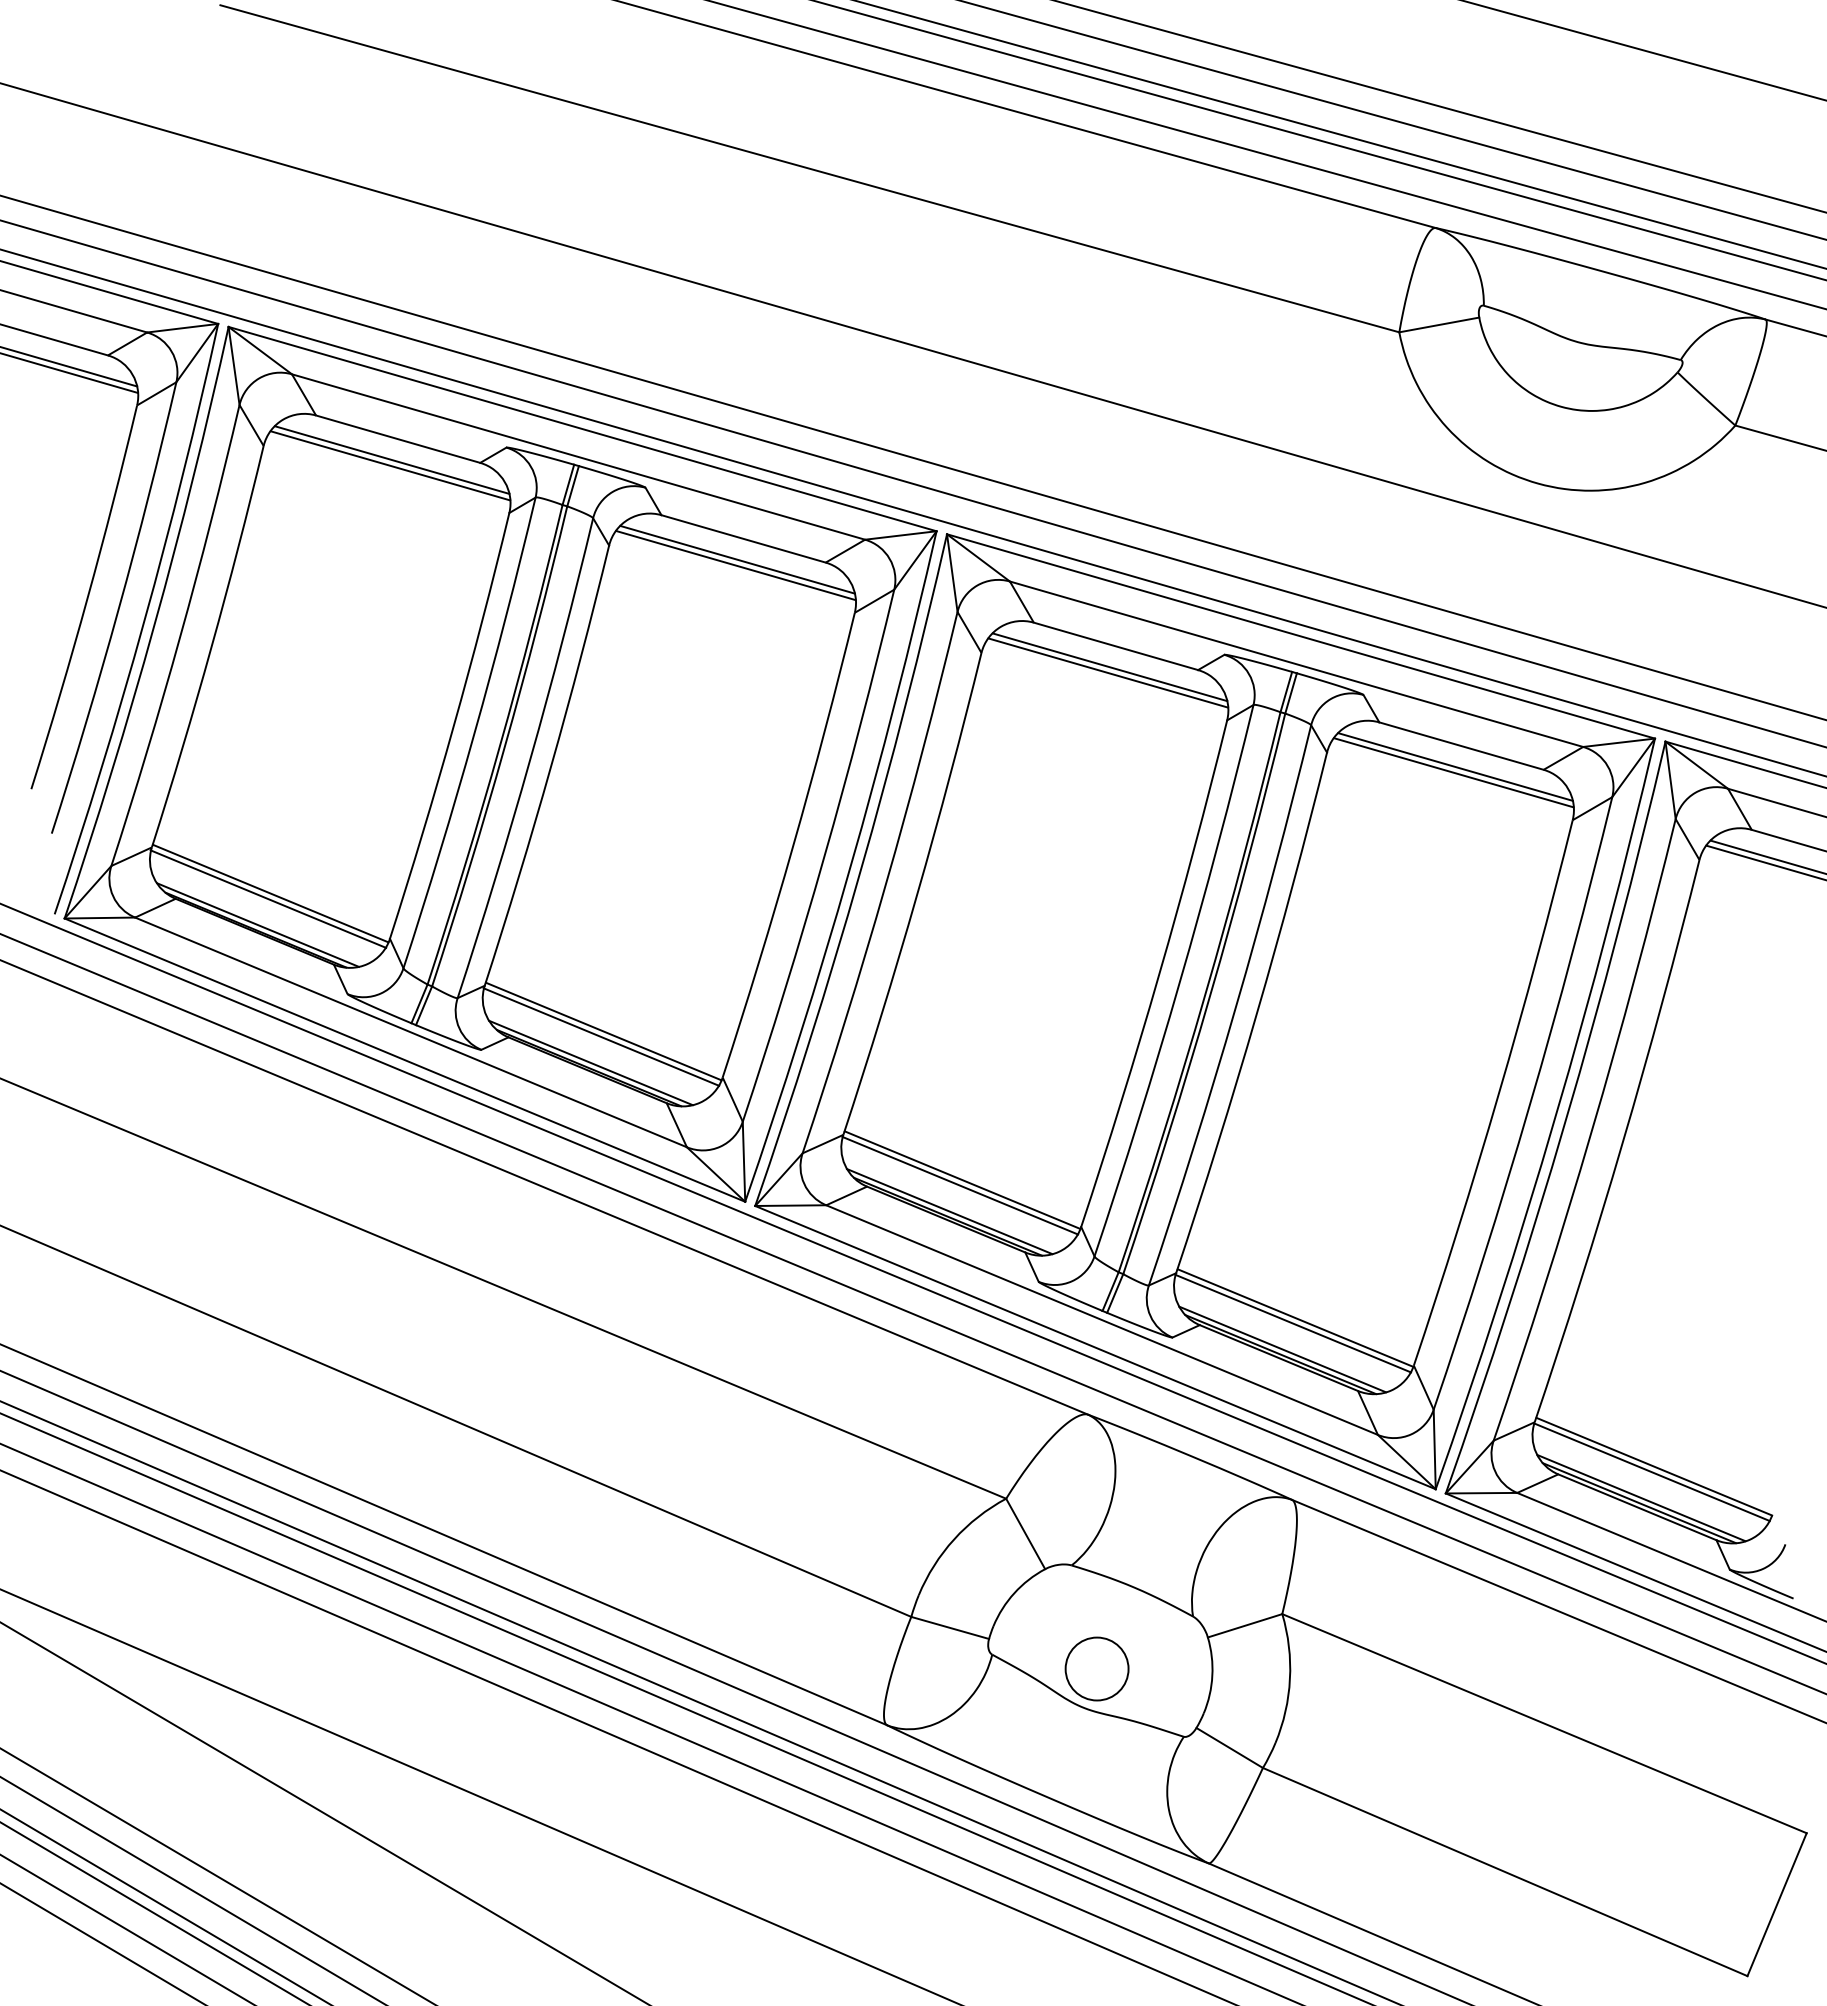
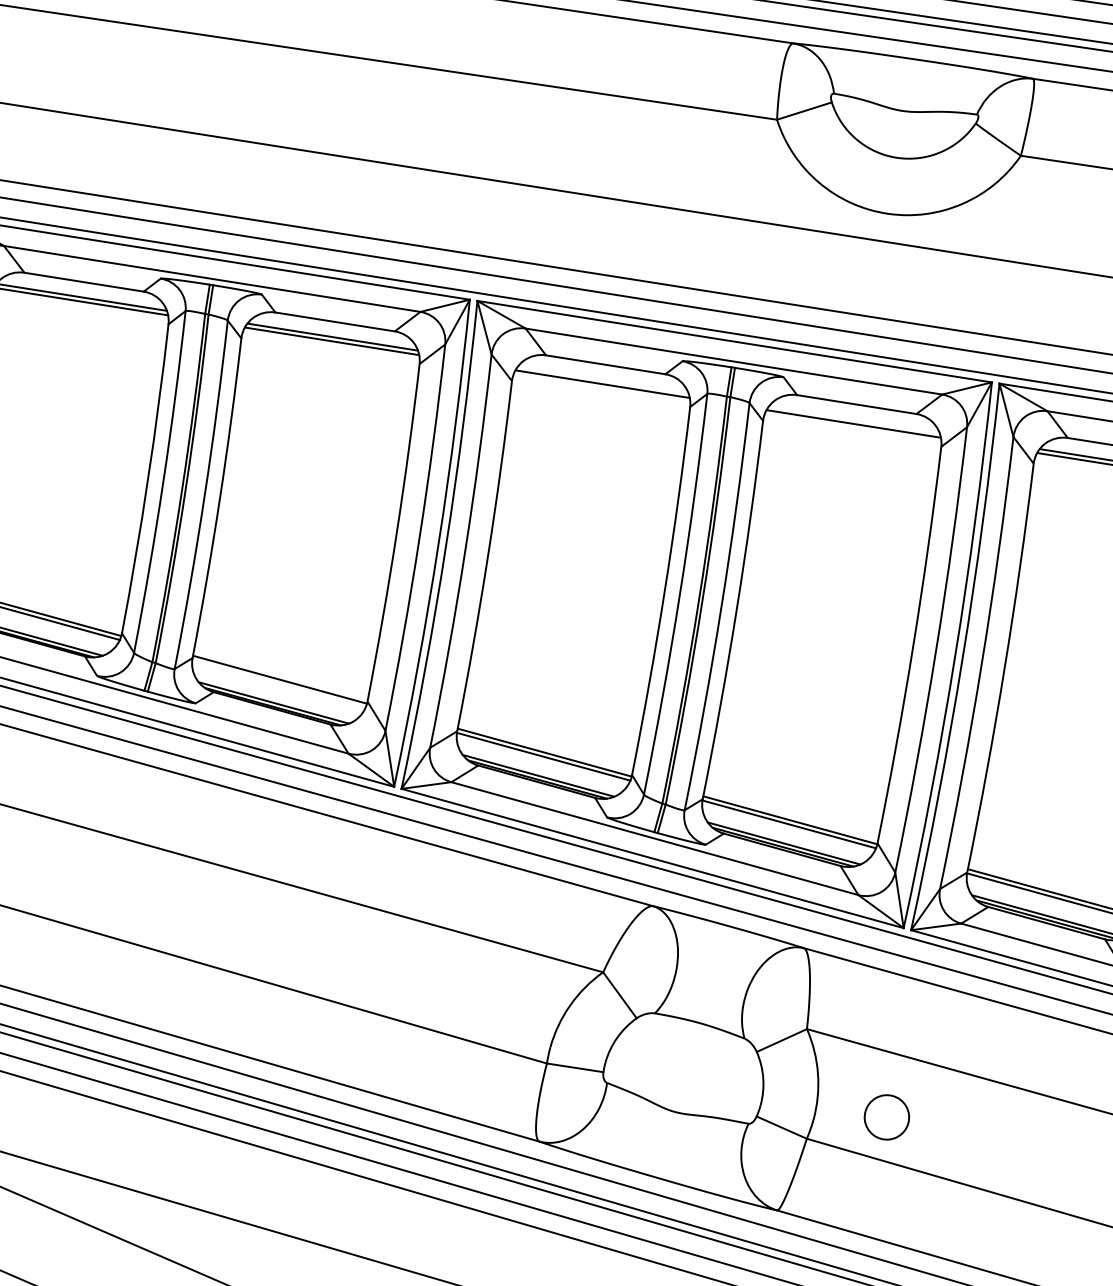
line: (1109, 667) -> (603, 380), removed
line: (1455, 766) -> (854, 419), removed
line: (601, 1036) -> (278, 683), removed
circle: (1096, 1668) -> (886, 1117), moved

